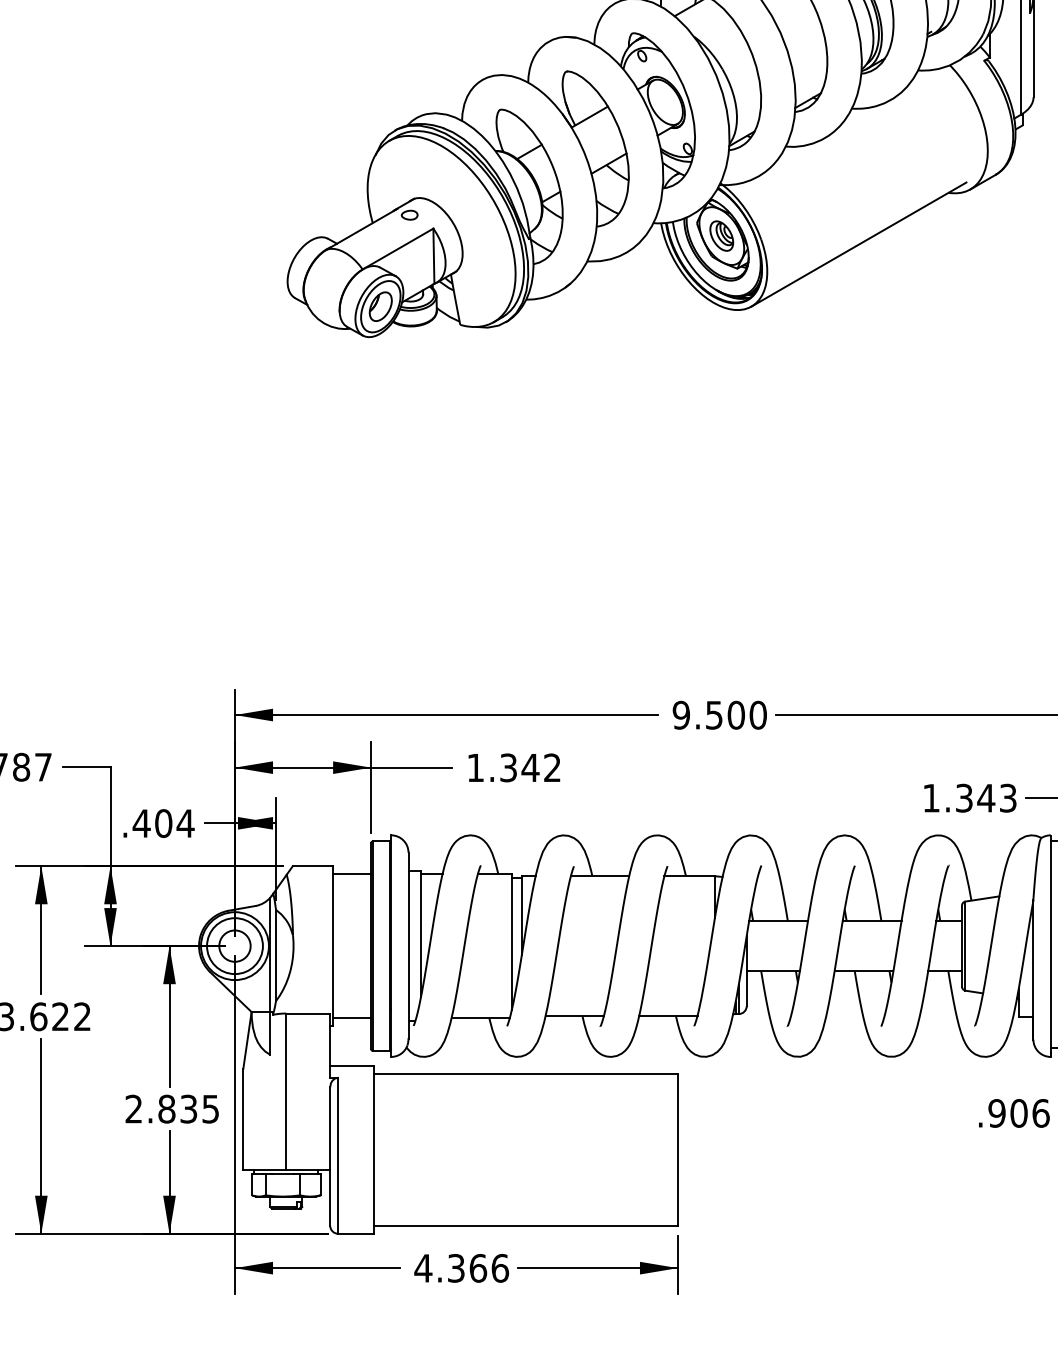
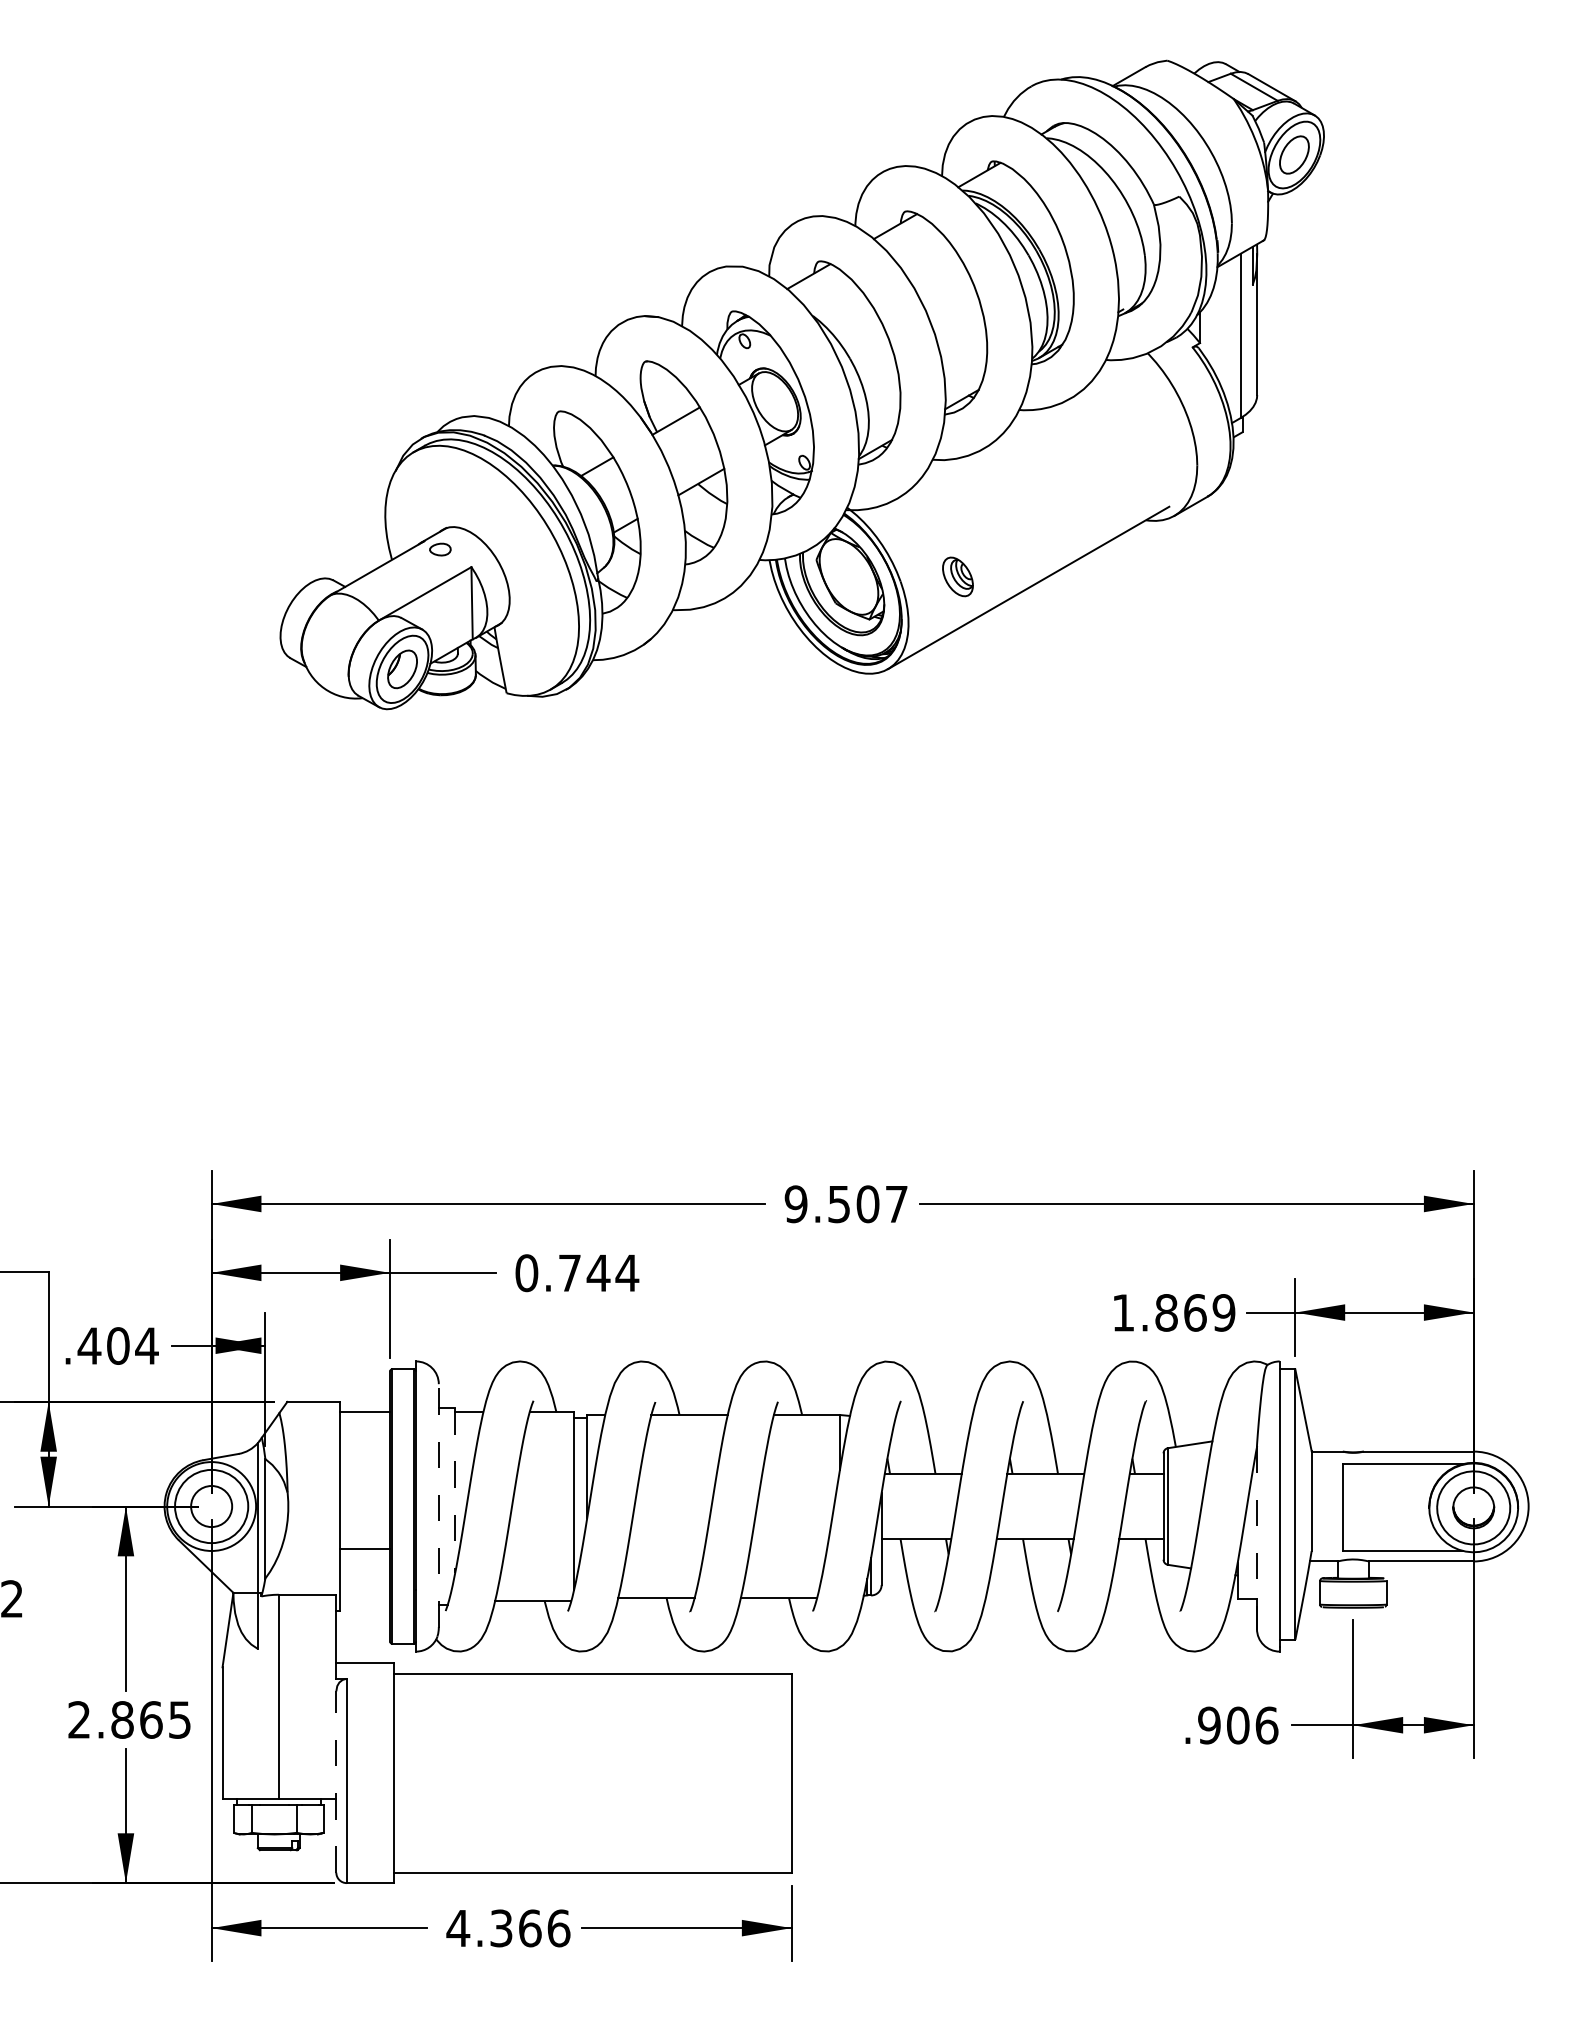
part: (721, 235) -> (957, 576), moved
text: (758, 715) -> (896, 1204), 9.500 -> 9.507
text: (514, 768) -> (577, 1273), 1.342 -> 0.744
text: (986, 797) -> (1195, 1312), 1.343 -> 1.869
line: (421, 934) -> (455, 1491), solid -> dashed
line: (408, 945) -> (438, 1505), solid -> dashed
line: (1033, 970) -> (1256, 1538), solid -> dashed
line: (351, 1017) -> (364, 1548), moved
text: (189, 1108) -> (151, 1719), 2.835 -> 2.865
line: (330, 1156) -> (336, 1782), solid -> dashed

